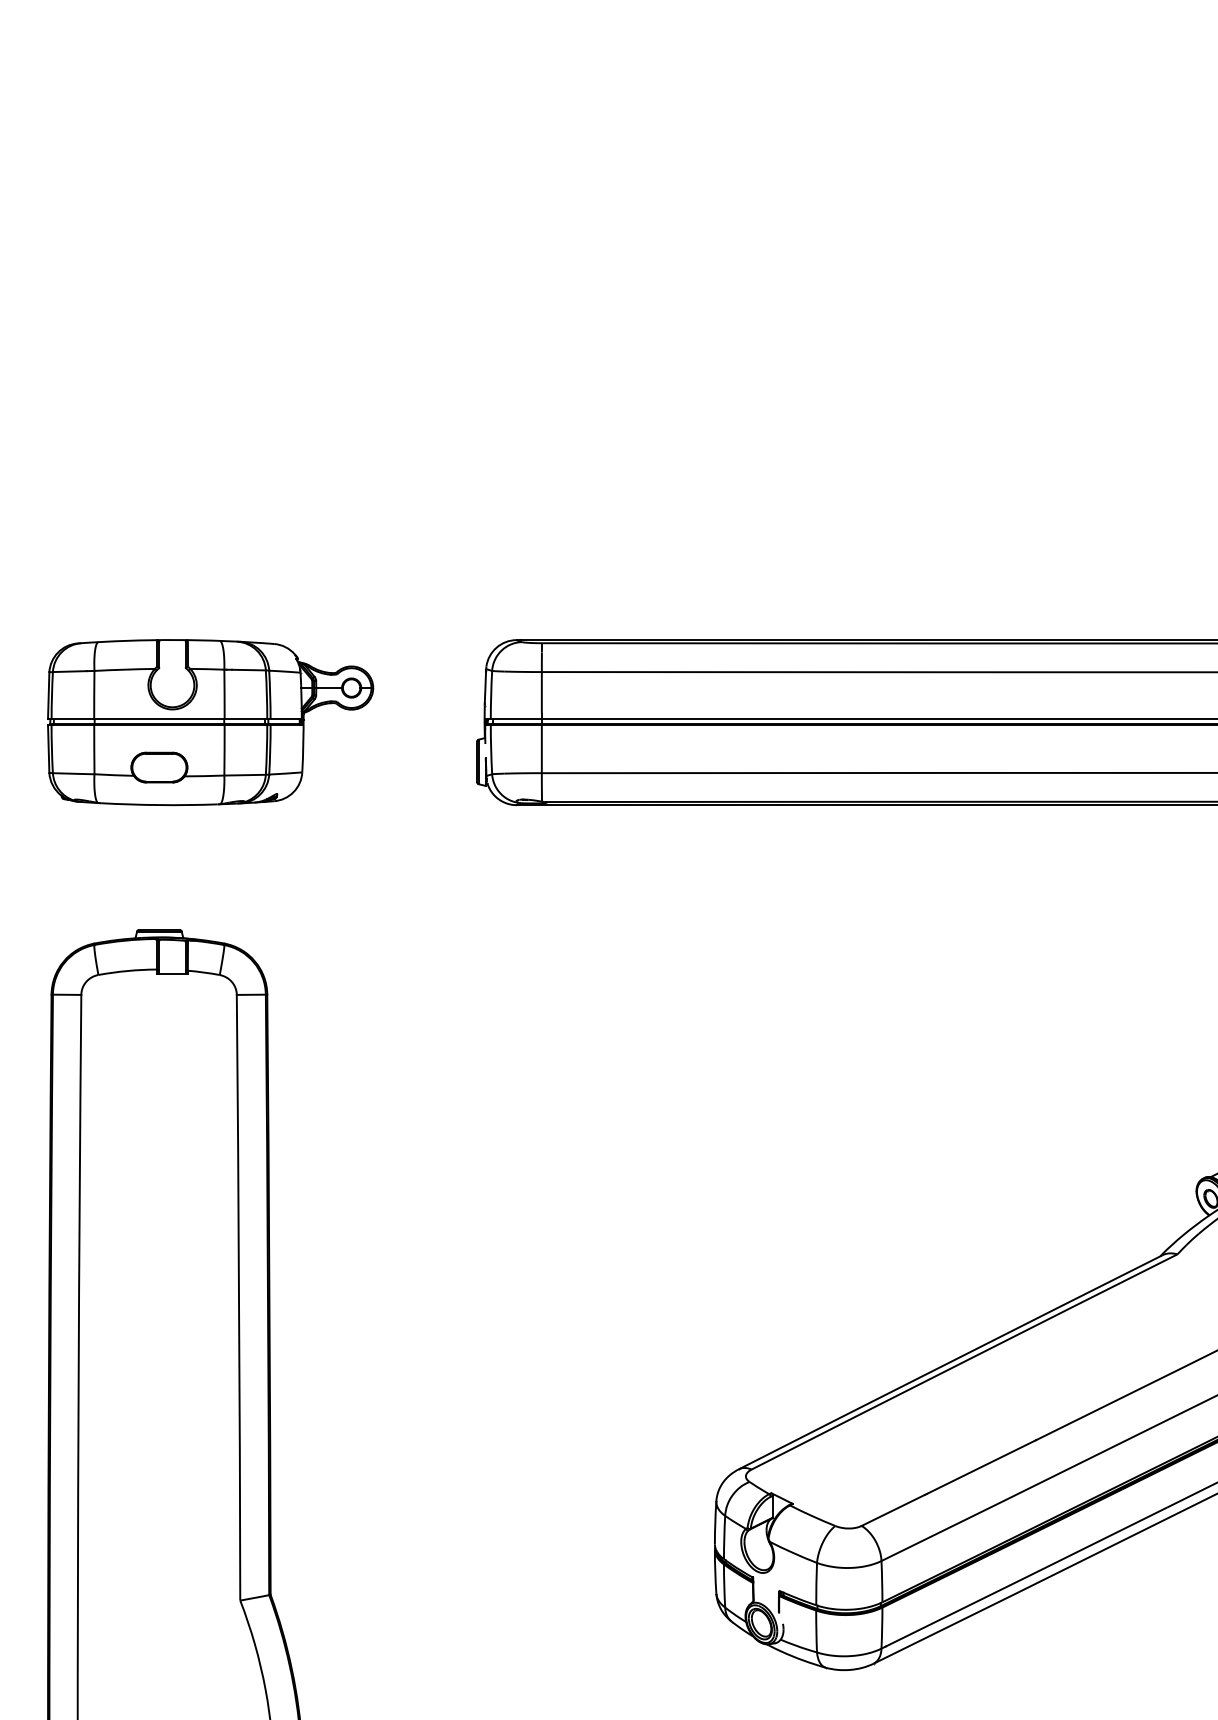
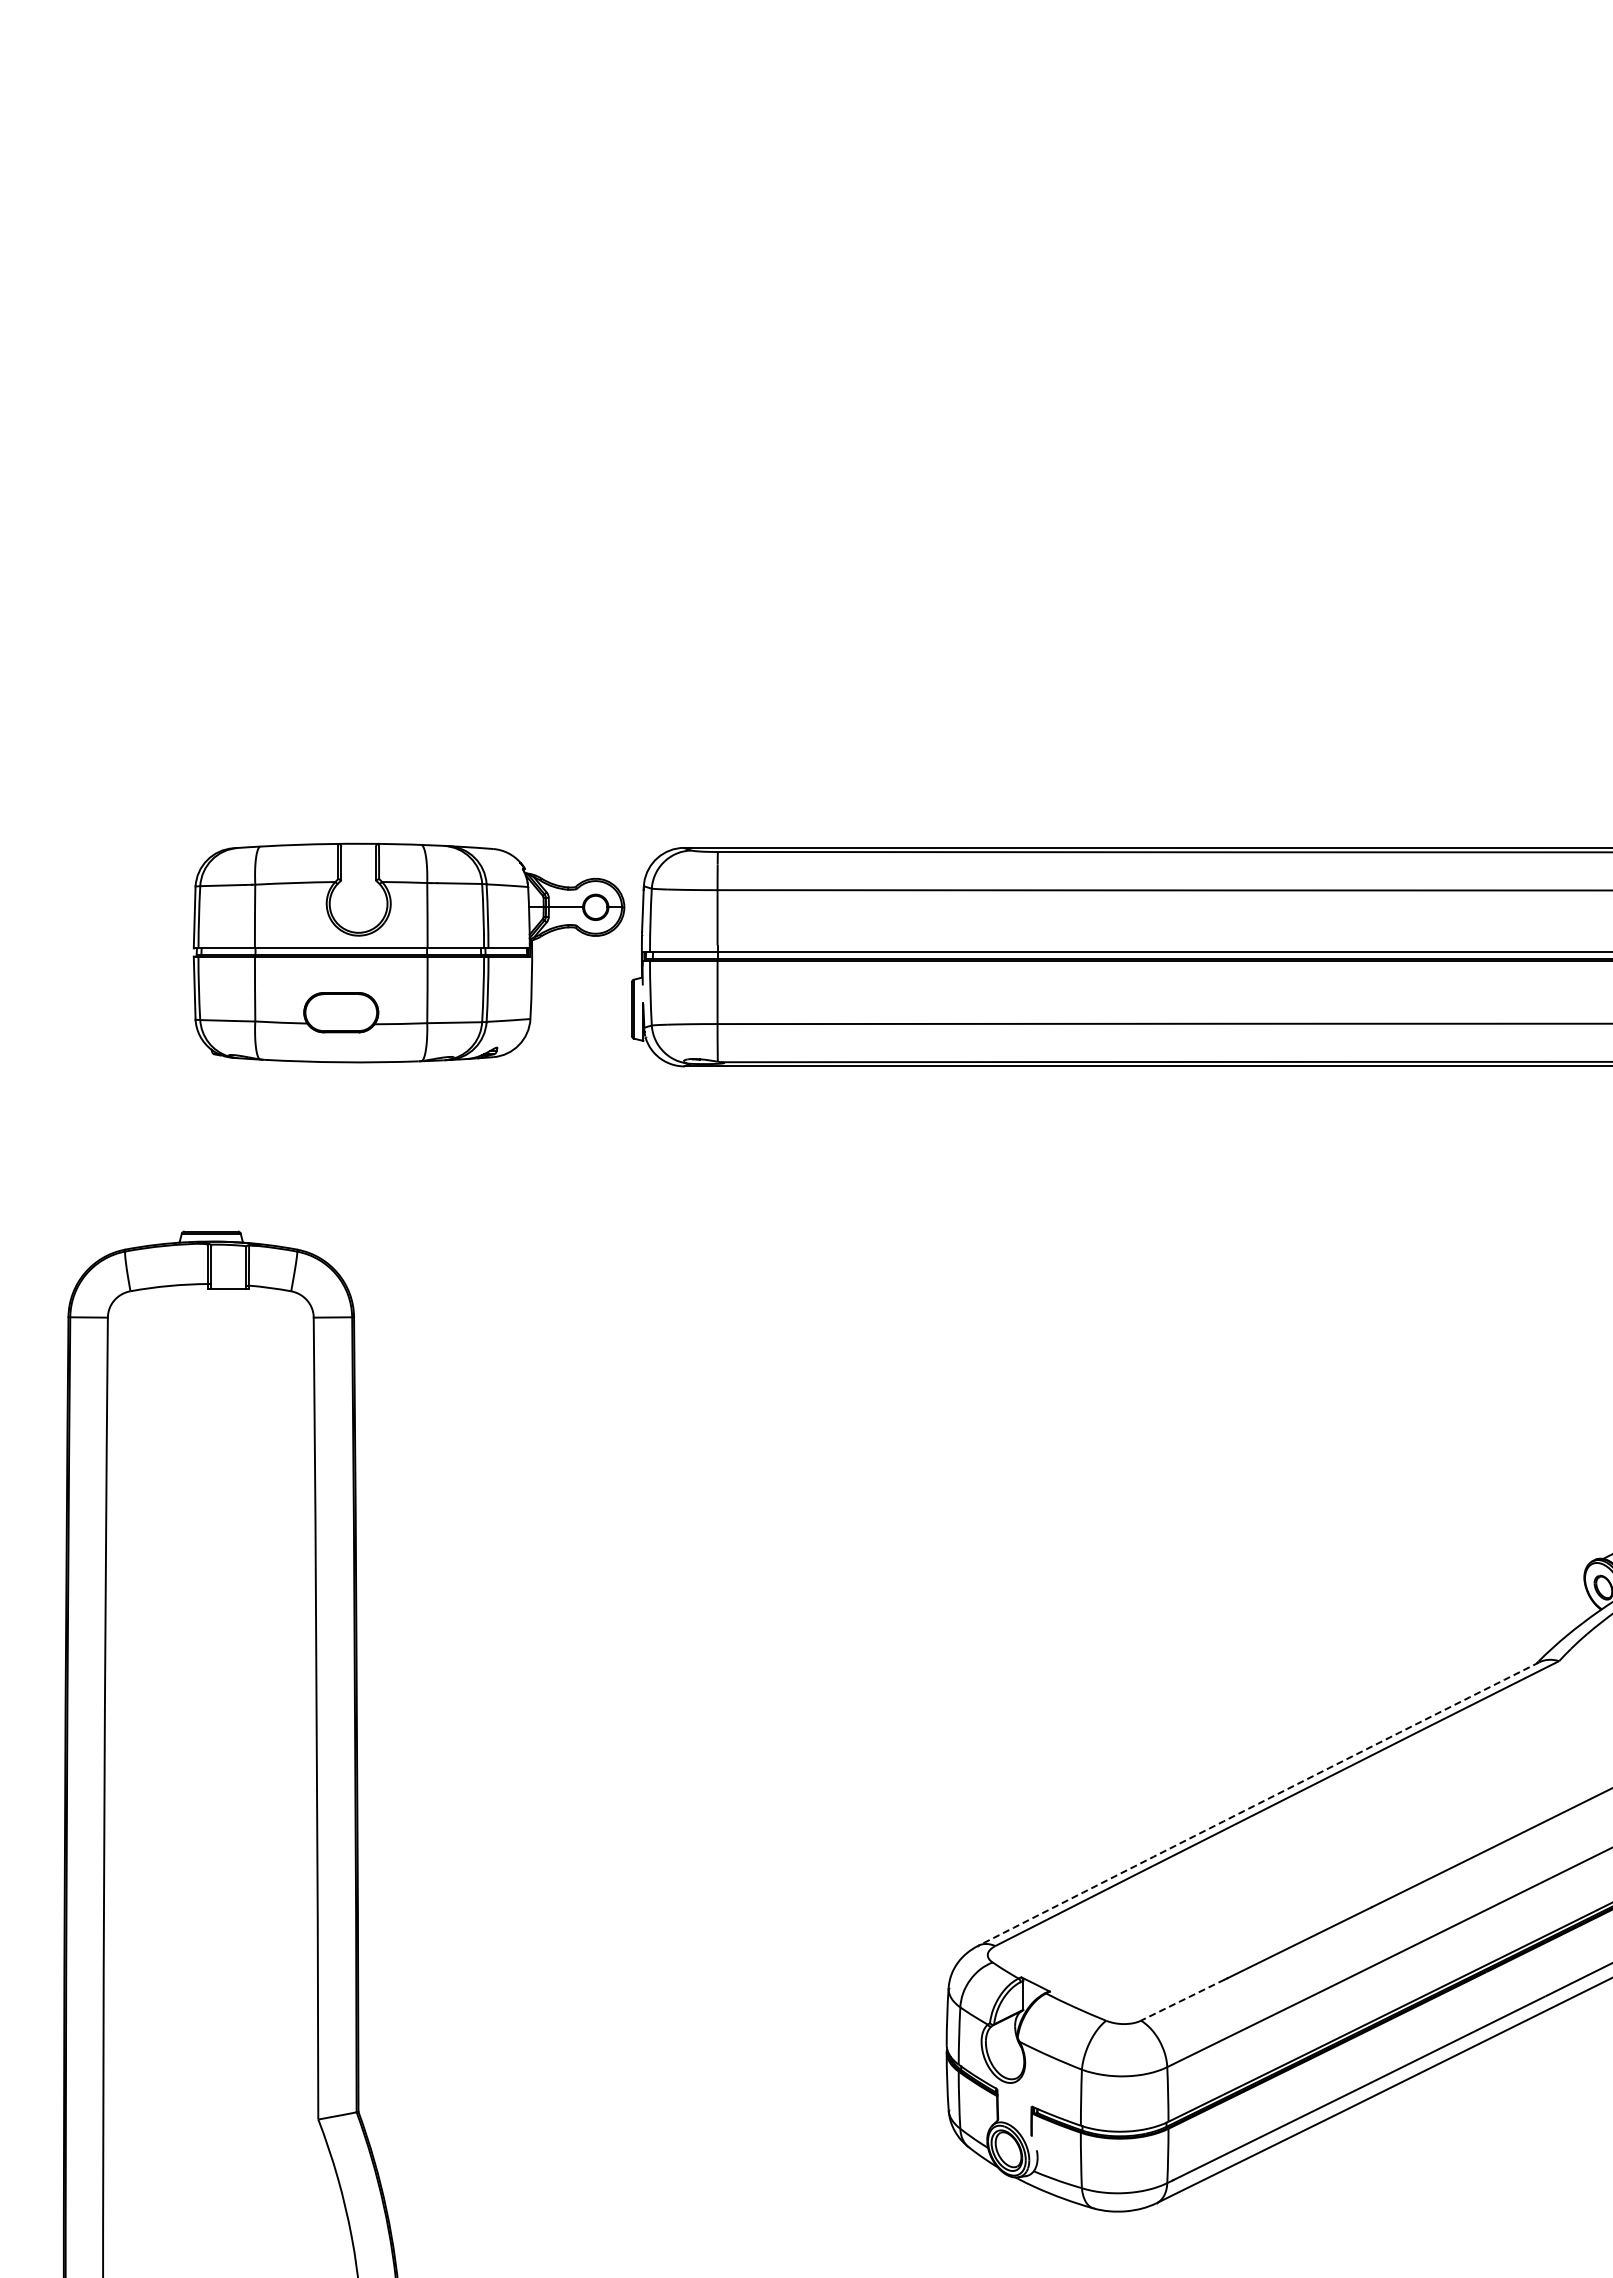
part: (210, 722) -> (408, 952), moved
arc: (950, 1361) -> (1258, 1803), solid -> dashed
line: (892, 1510) -> (1182, 2000), solid -> dashed

